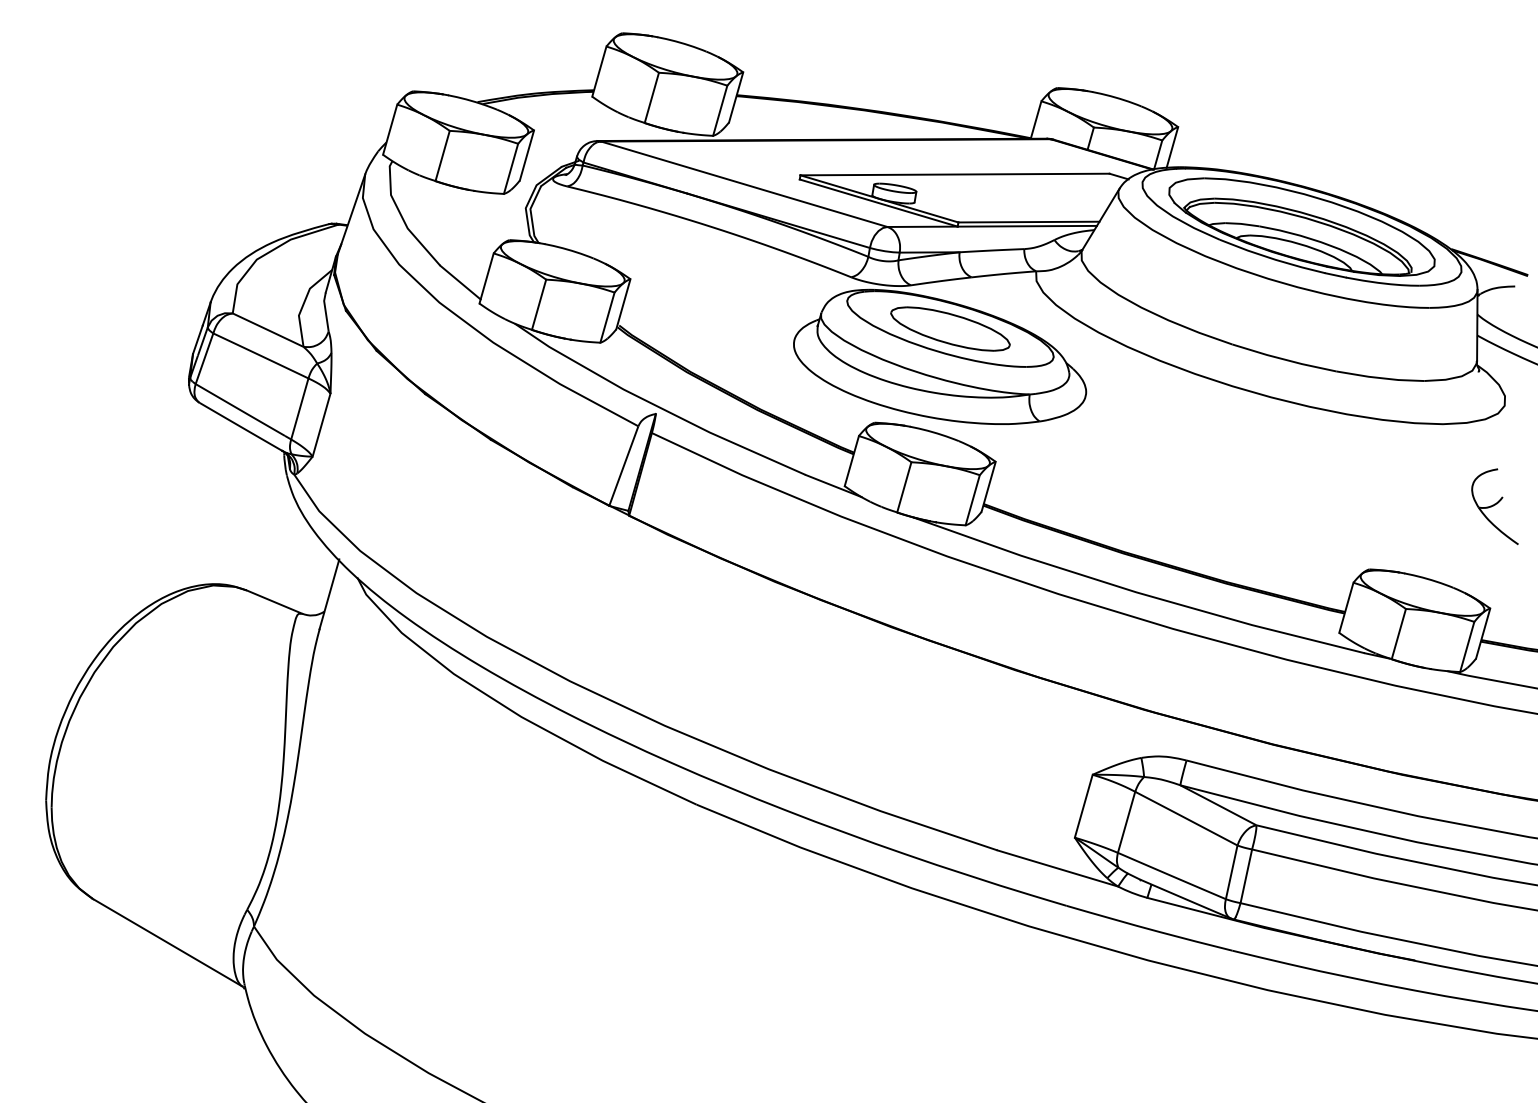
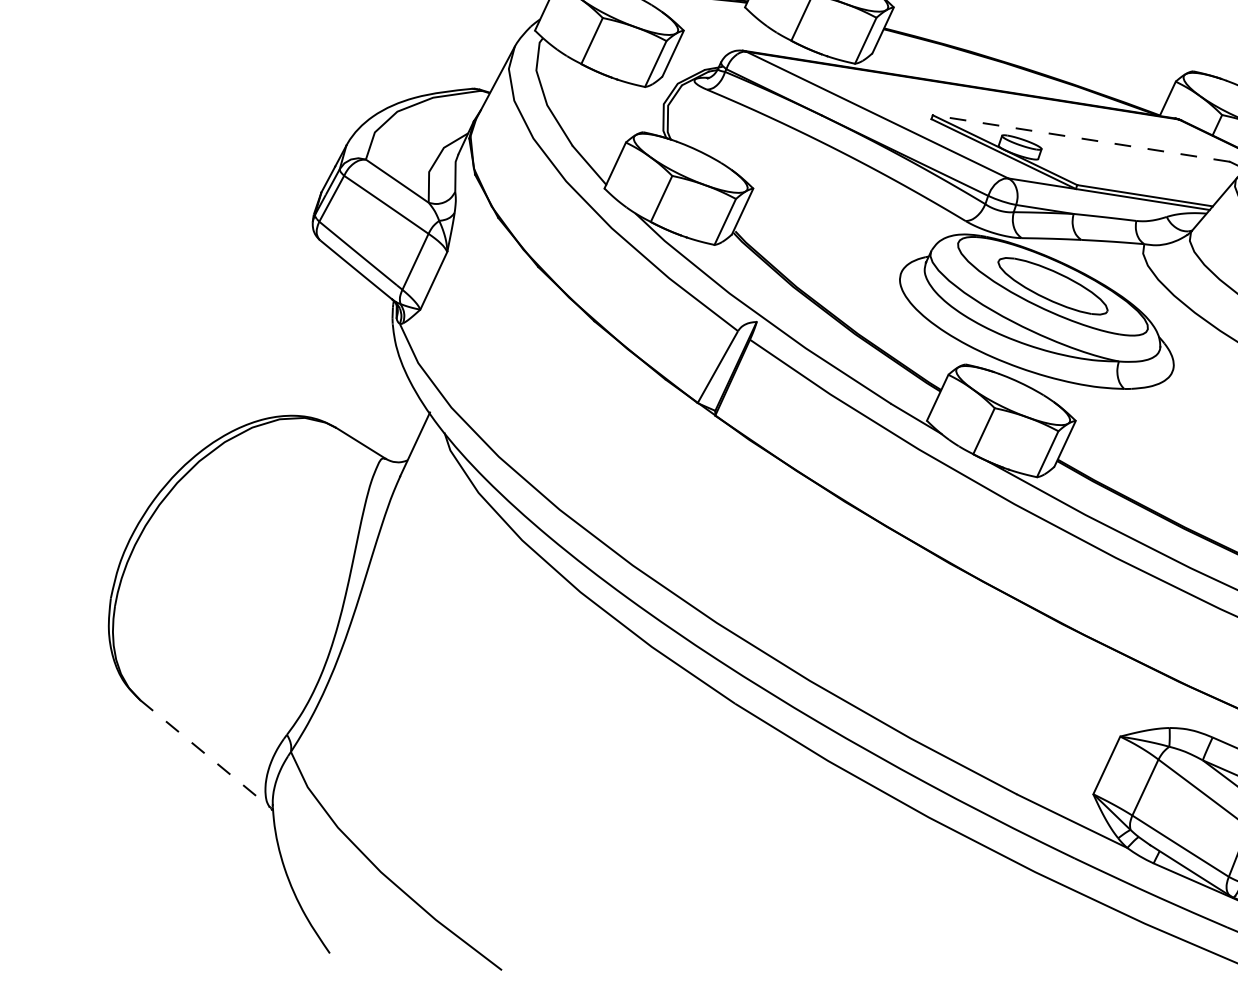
line: (955, 174) -> (1081, 138), solid -> dashed
line: (167, 942) -> (205, 753), solid -> dashed

